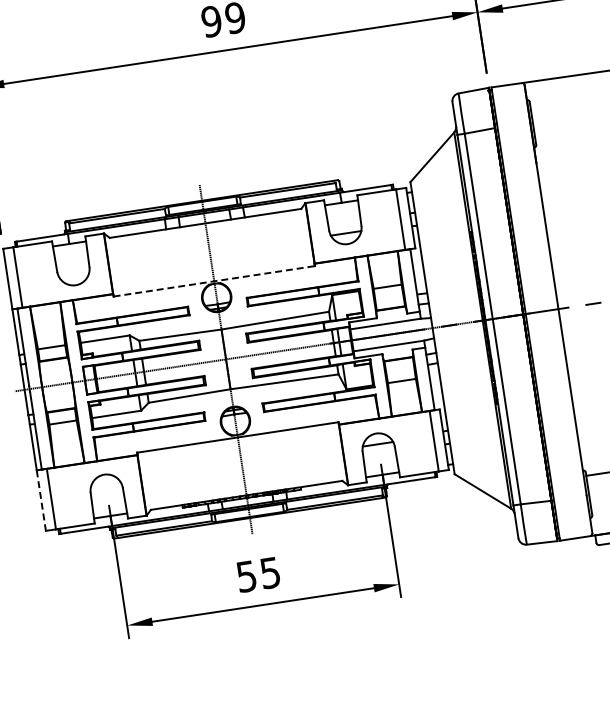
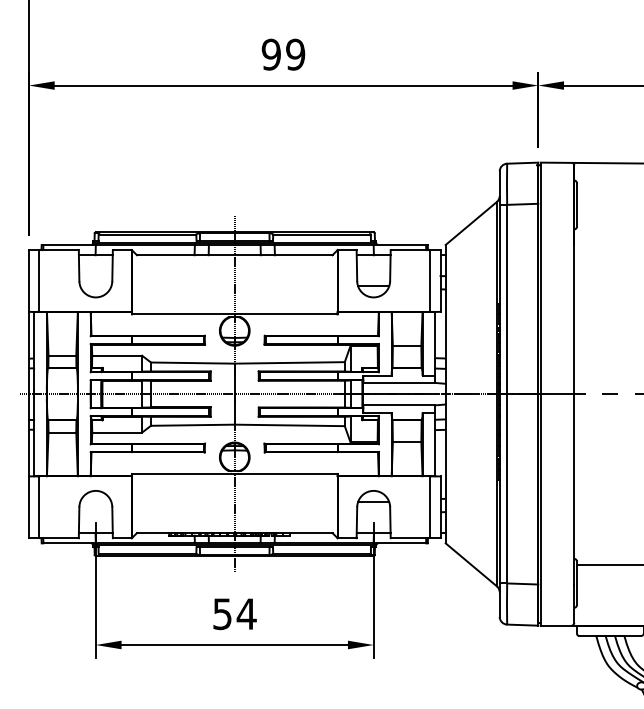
line: (214, 281) -> (234, 314), dashed -> solid
line: (40, 500) -> (28, 507), dashed -> solid
text: (270, 573) -> (246, 614), 55 -> 54

